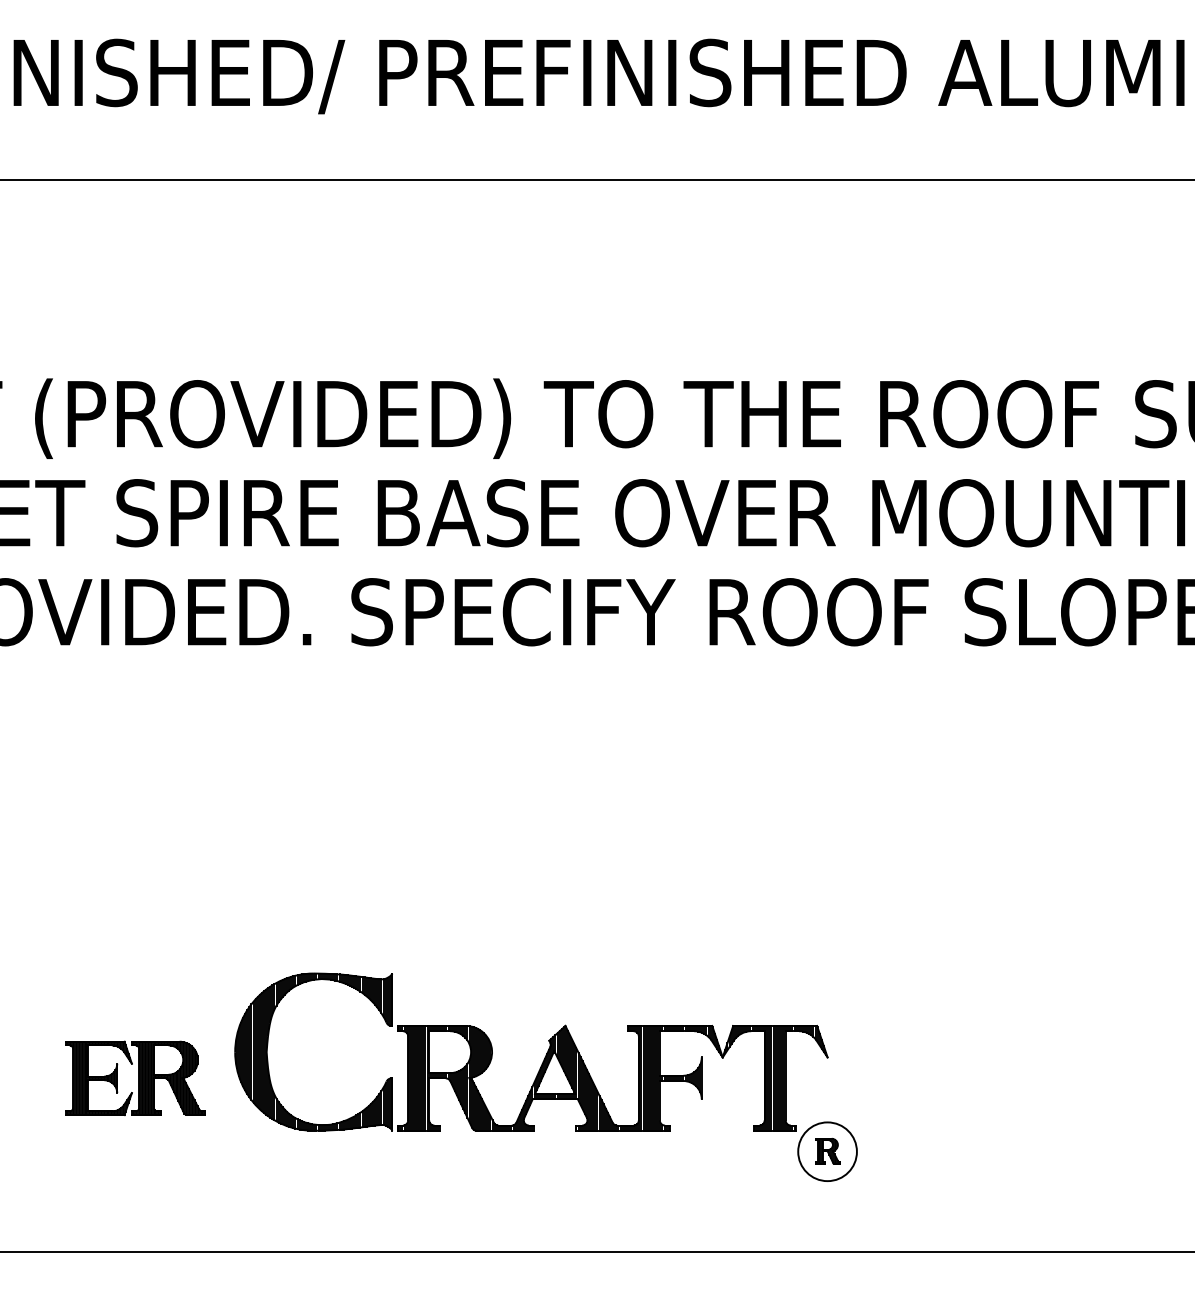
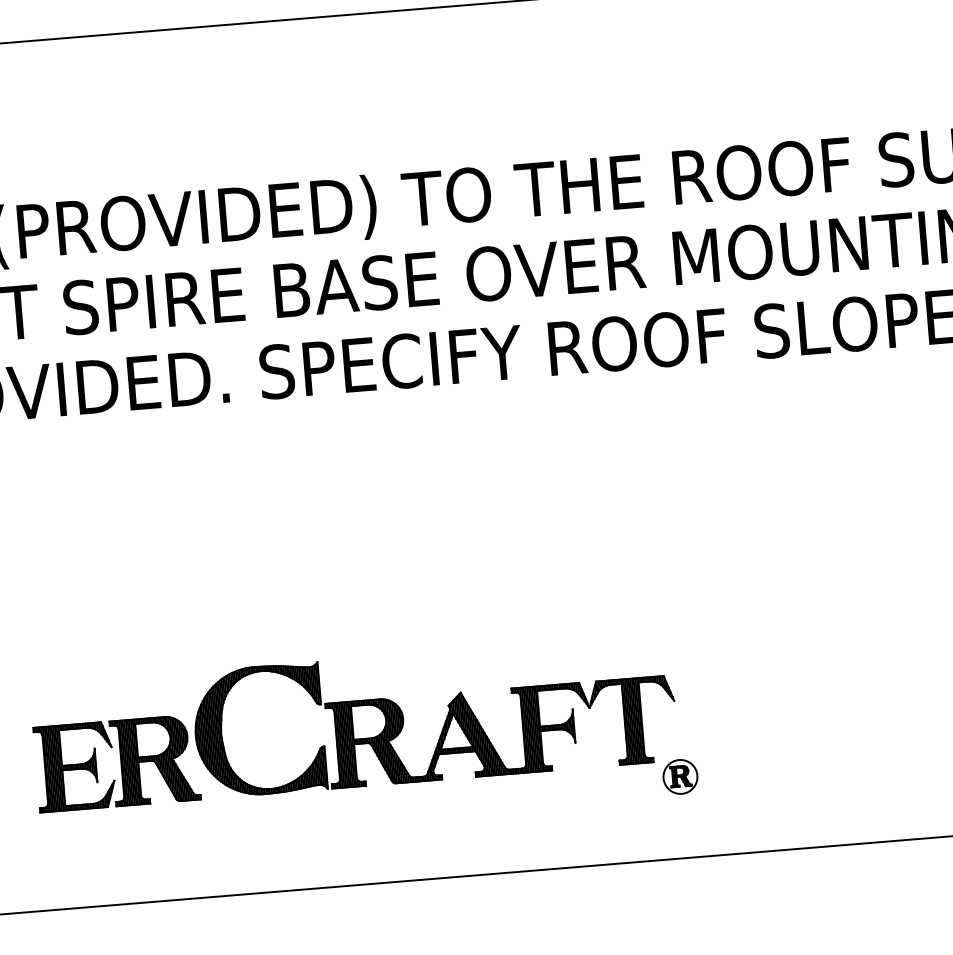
part: (135, 1078) -> (117, 763), size x1.43
circle: (827, 1151) -> (680, 776), size x0.71

